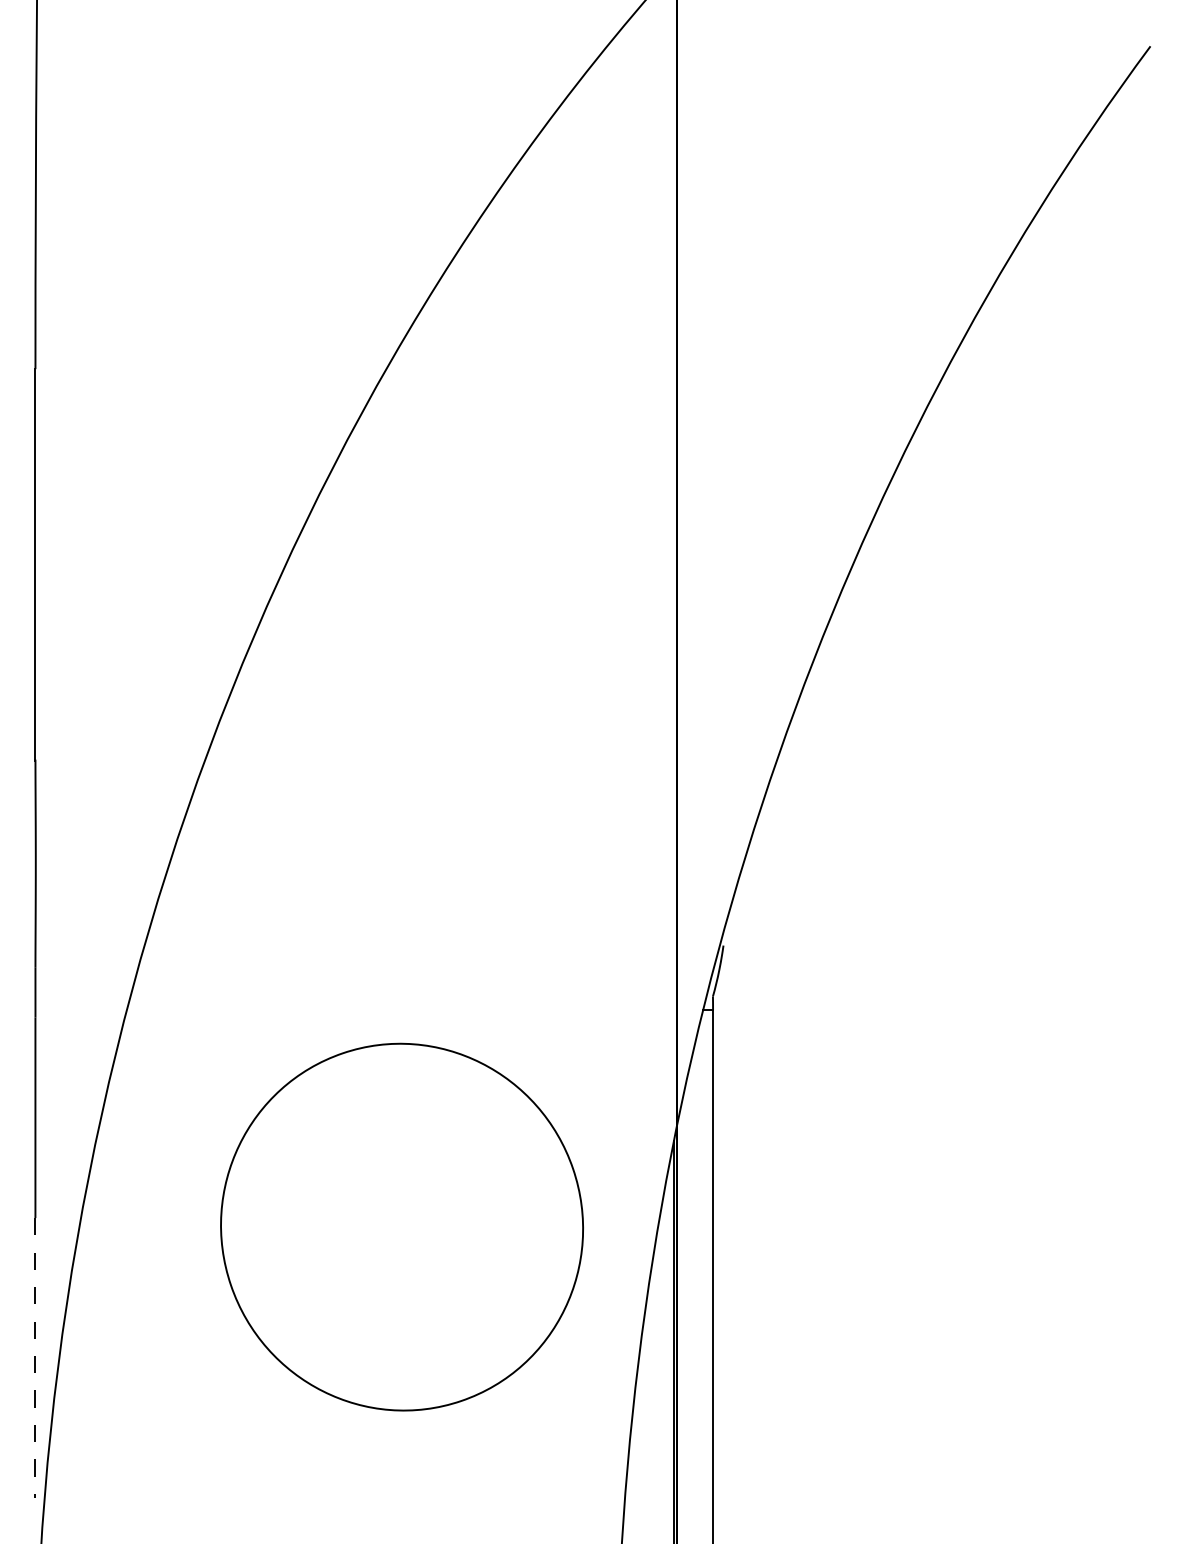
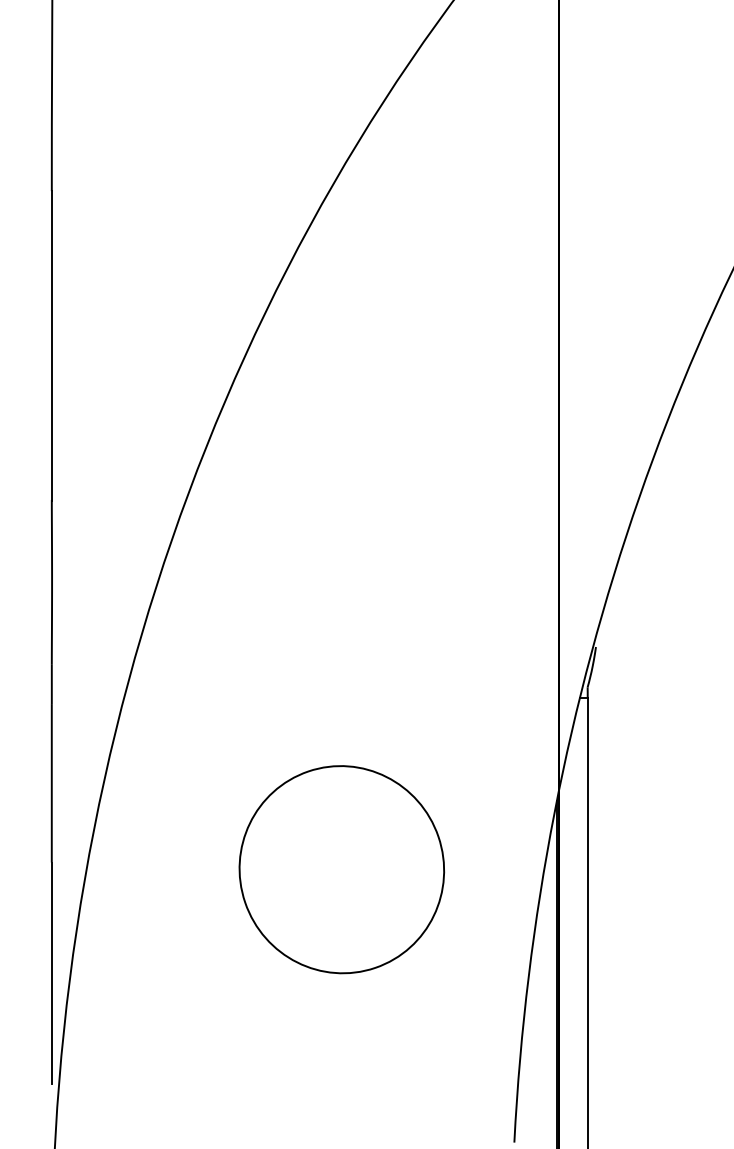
part: (402, 1226) -> (342, 869), size x0.71
line: (35, 1357) -> (51, 972), dashed -> solid

